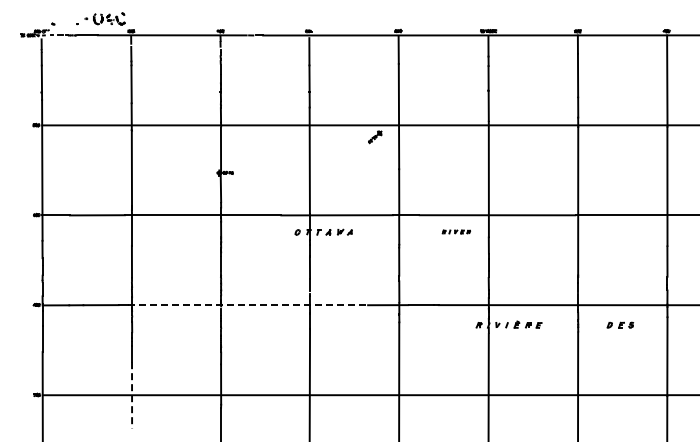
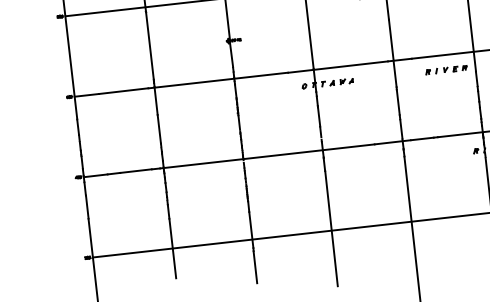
part: (456, 231) -> (446, 69), size x1.67
line: (247, 305) -> (267, 156), dashed -> solid
line: (132, 395) -> (173, 248), dashed -> solid

